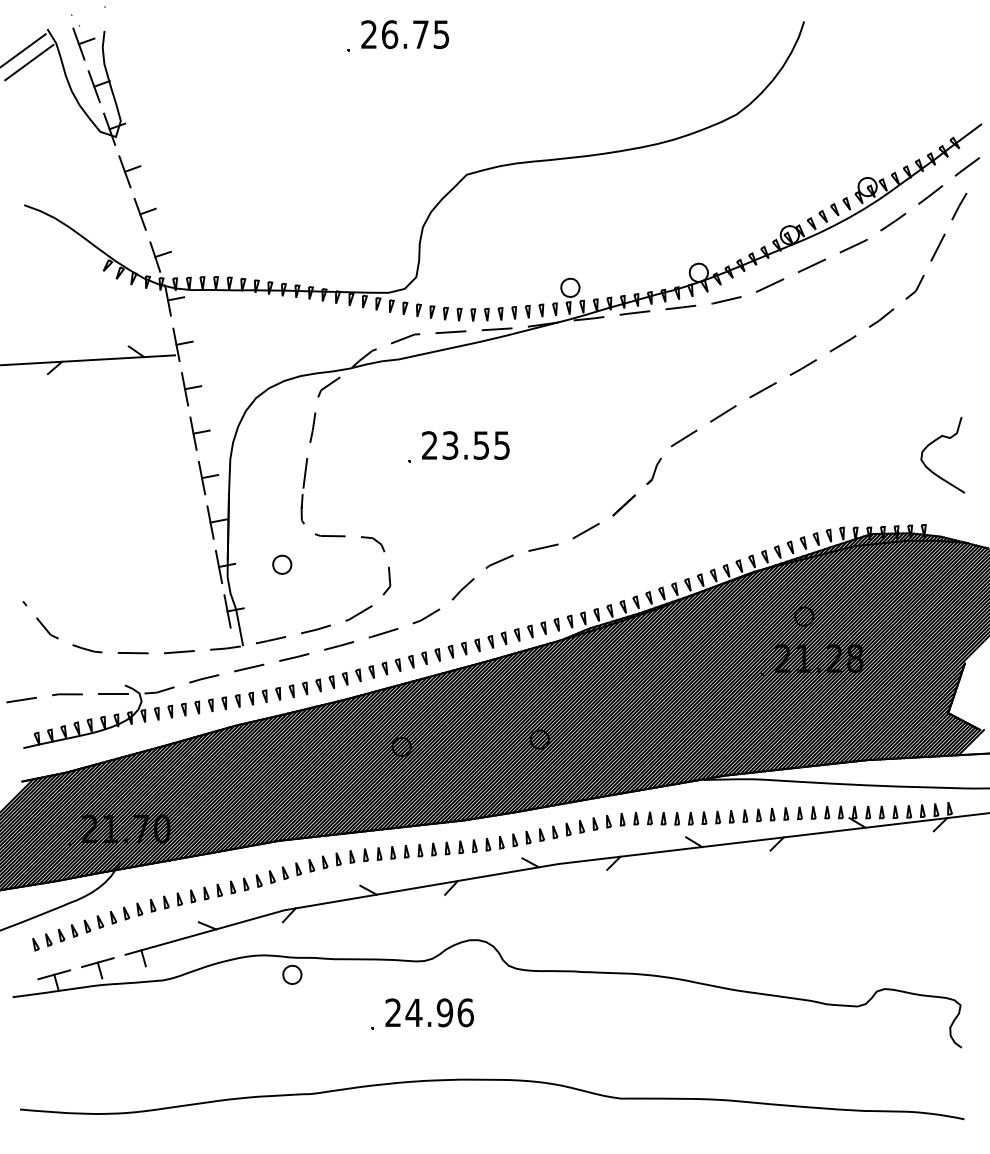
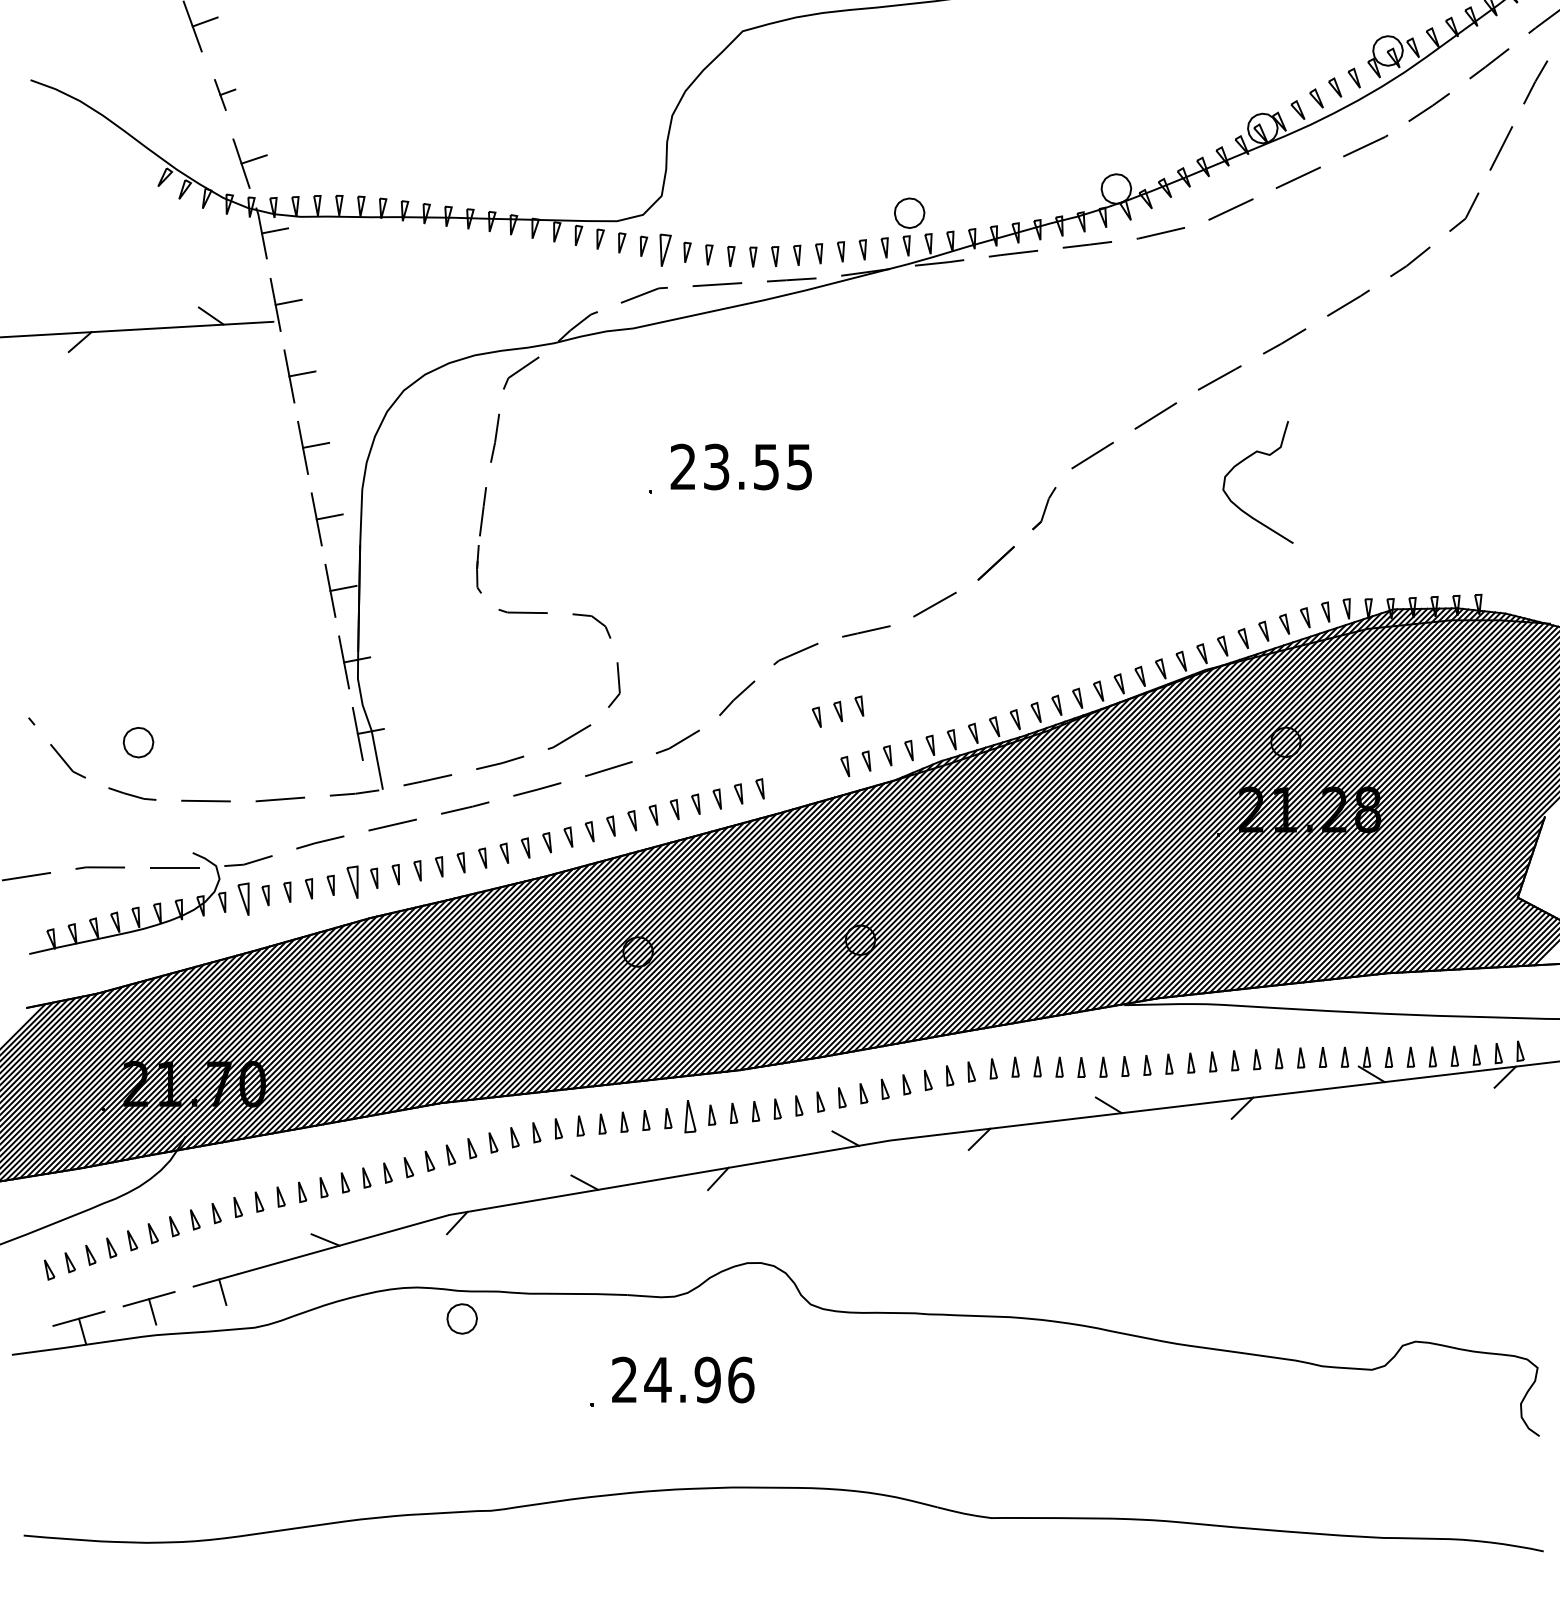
part: (144, 214) -> (224, 95), size x0.6
part: (418, 309) -> (665, 248), size x1.6
curve: (934, 442) -> (1244, 462), moved
part: (282, 564) -> (138, 742), moved
part: (503, 638) -> (837, 711), moved
part: (223, 703) -> (351, 882), size x1.6
part: (156, 713) -> (243, 898), size x1.6
part: (433, 849) -> (689, 1117), size x1.6

